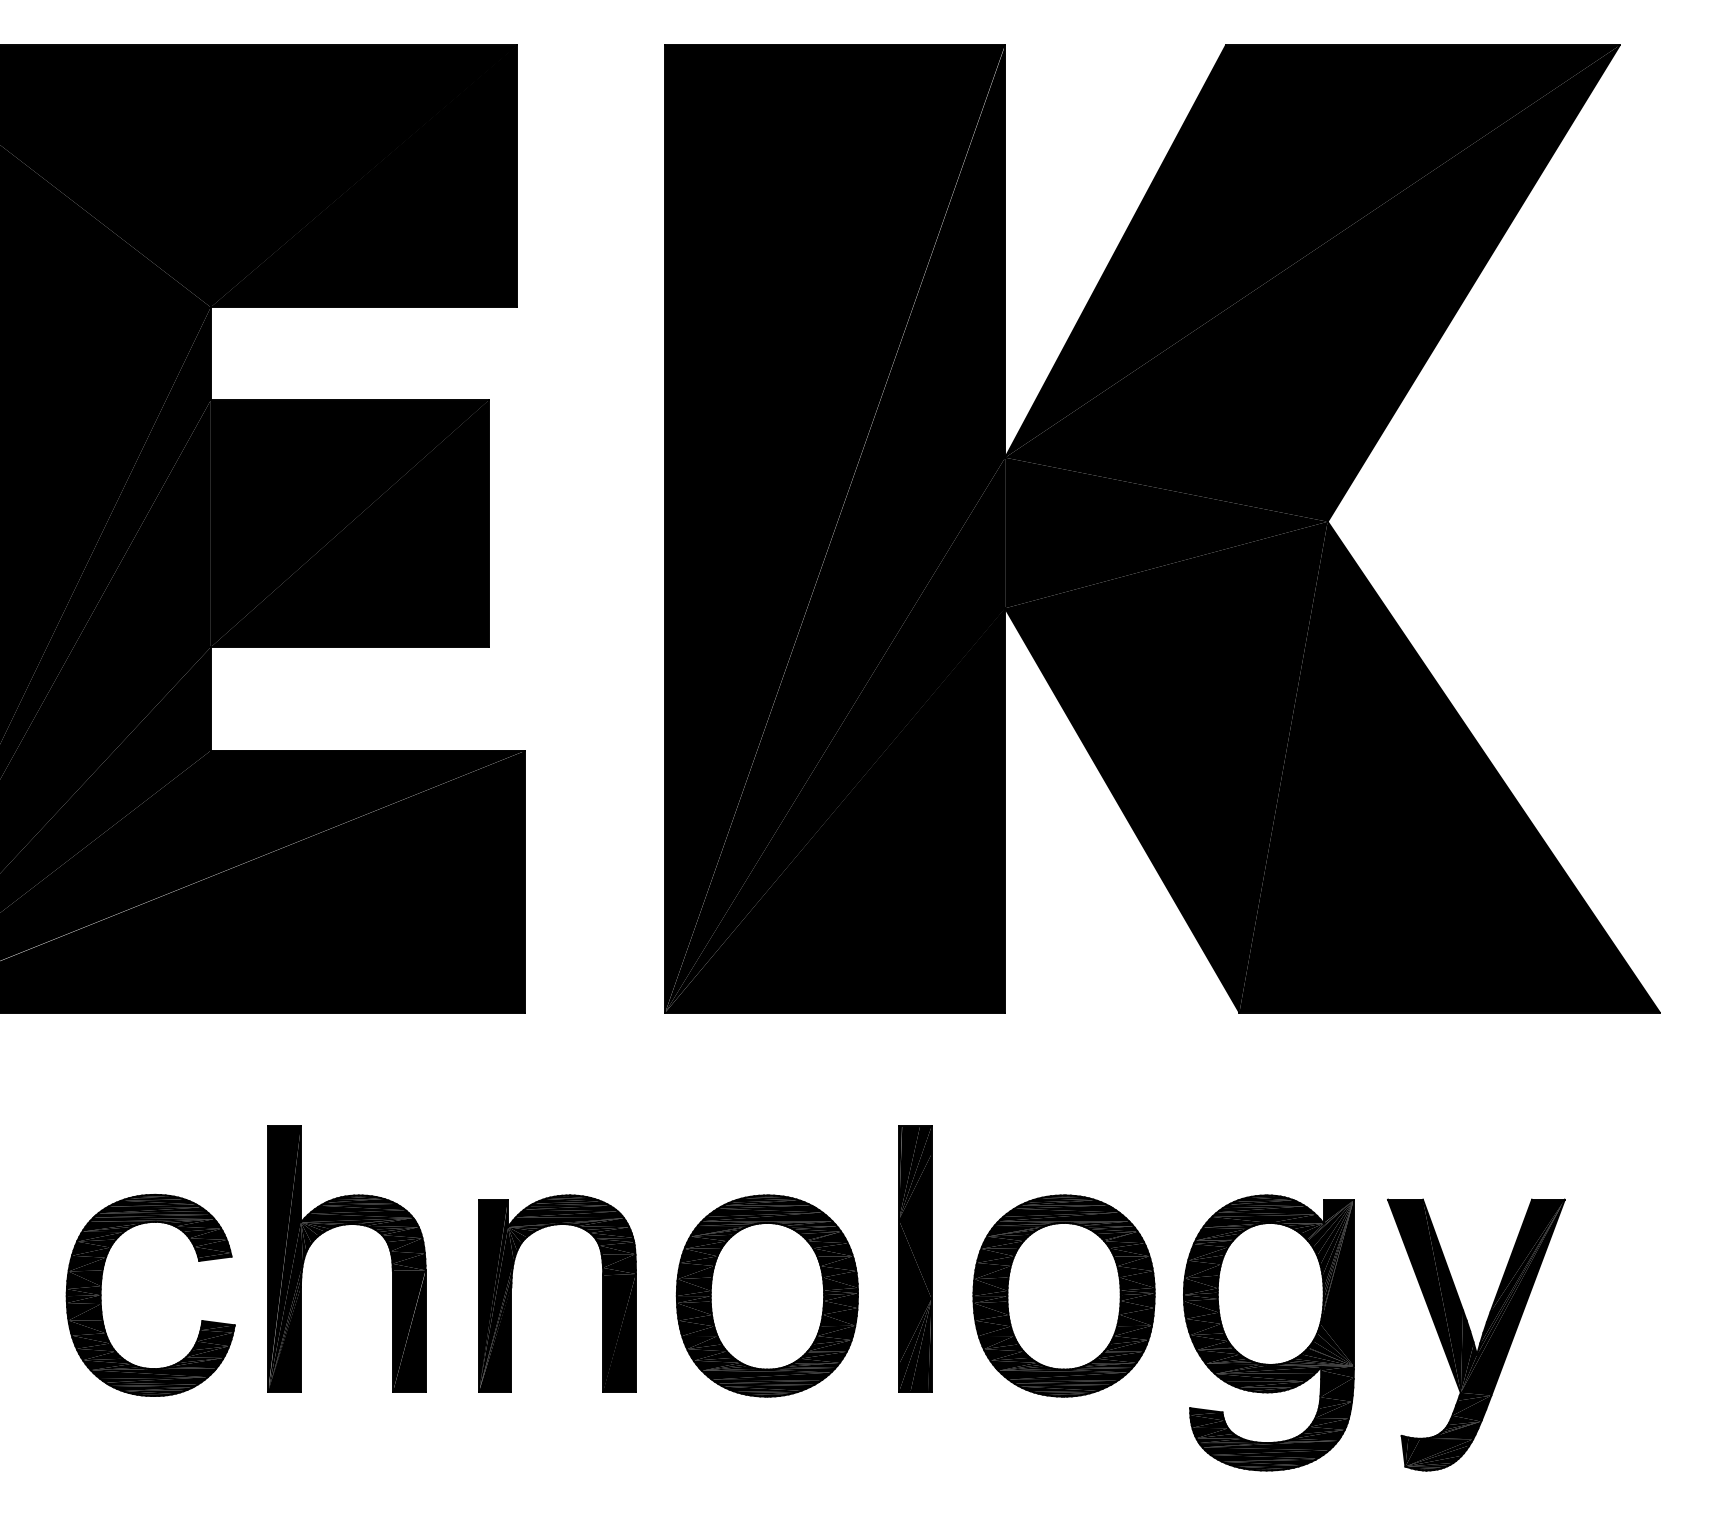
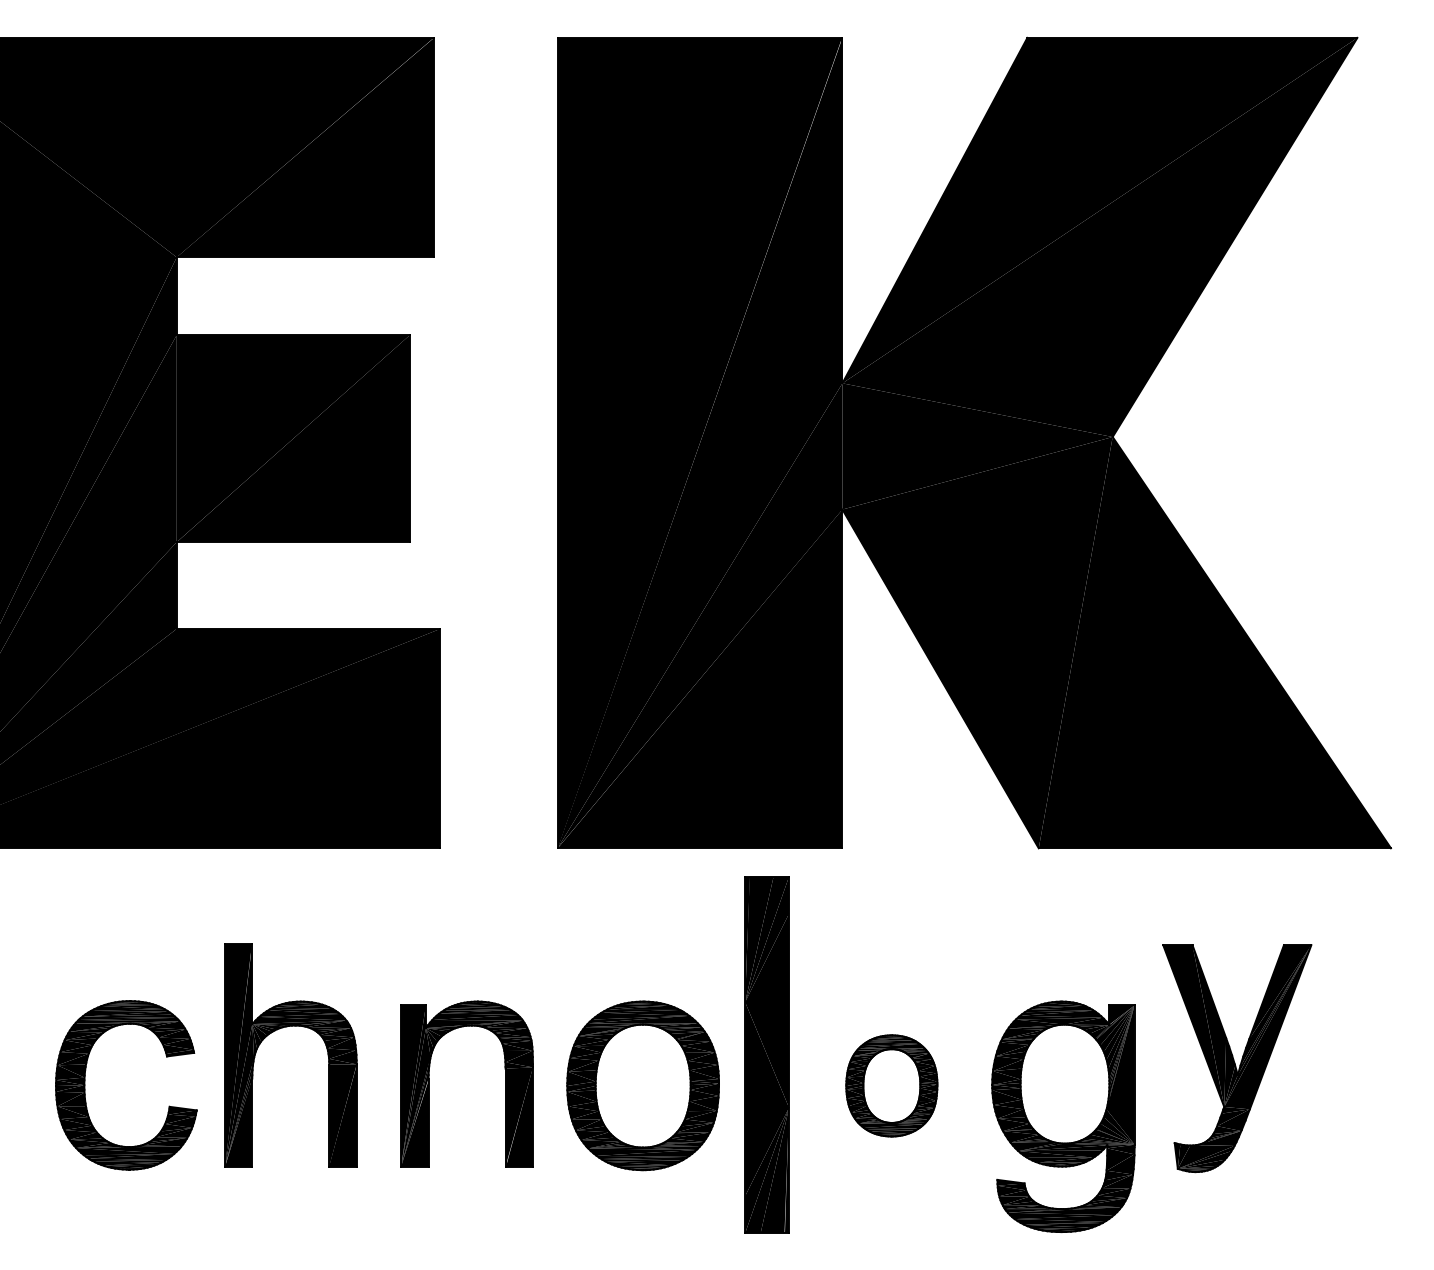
part: (914, 1259) -> (766, 1055), size x1.6
part: (1063, 1295) -> (891, 1085), size x0.6
part: (1476, 1334) -> (1237, 1058), moved

